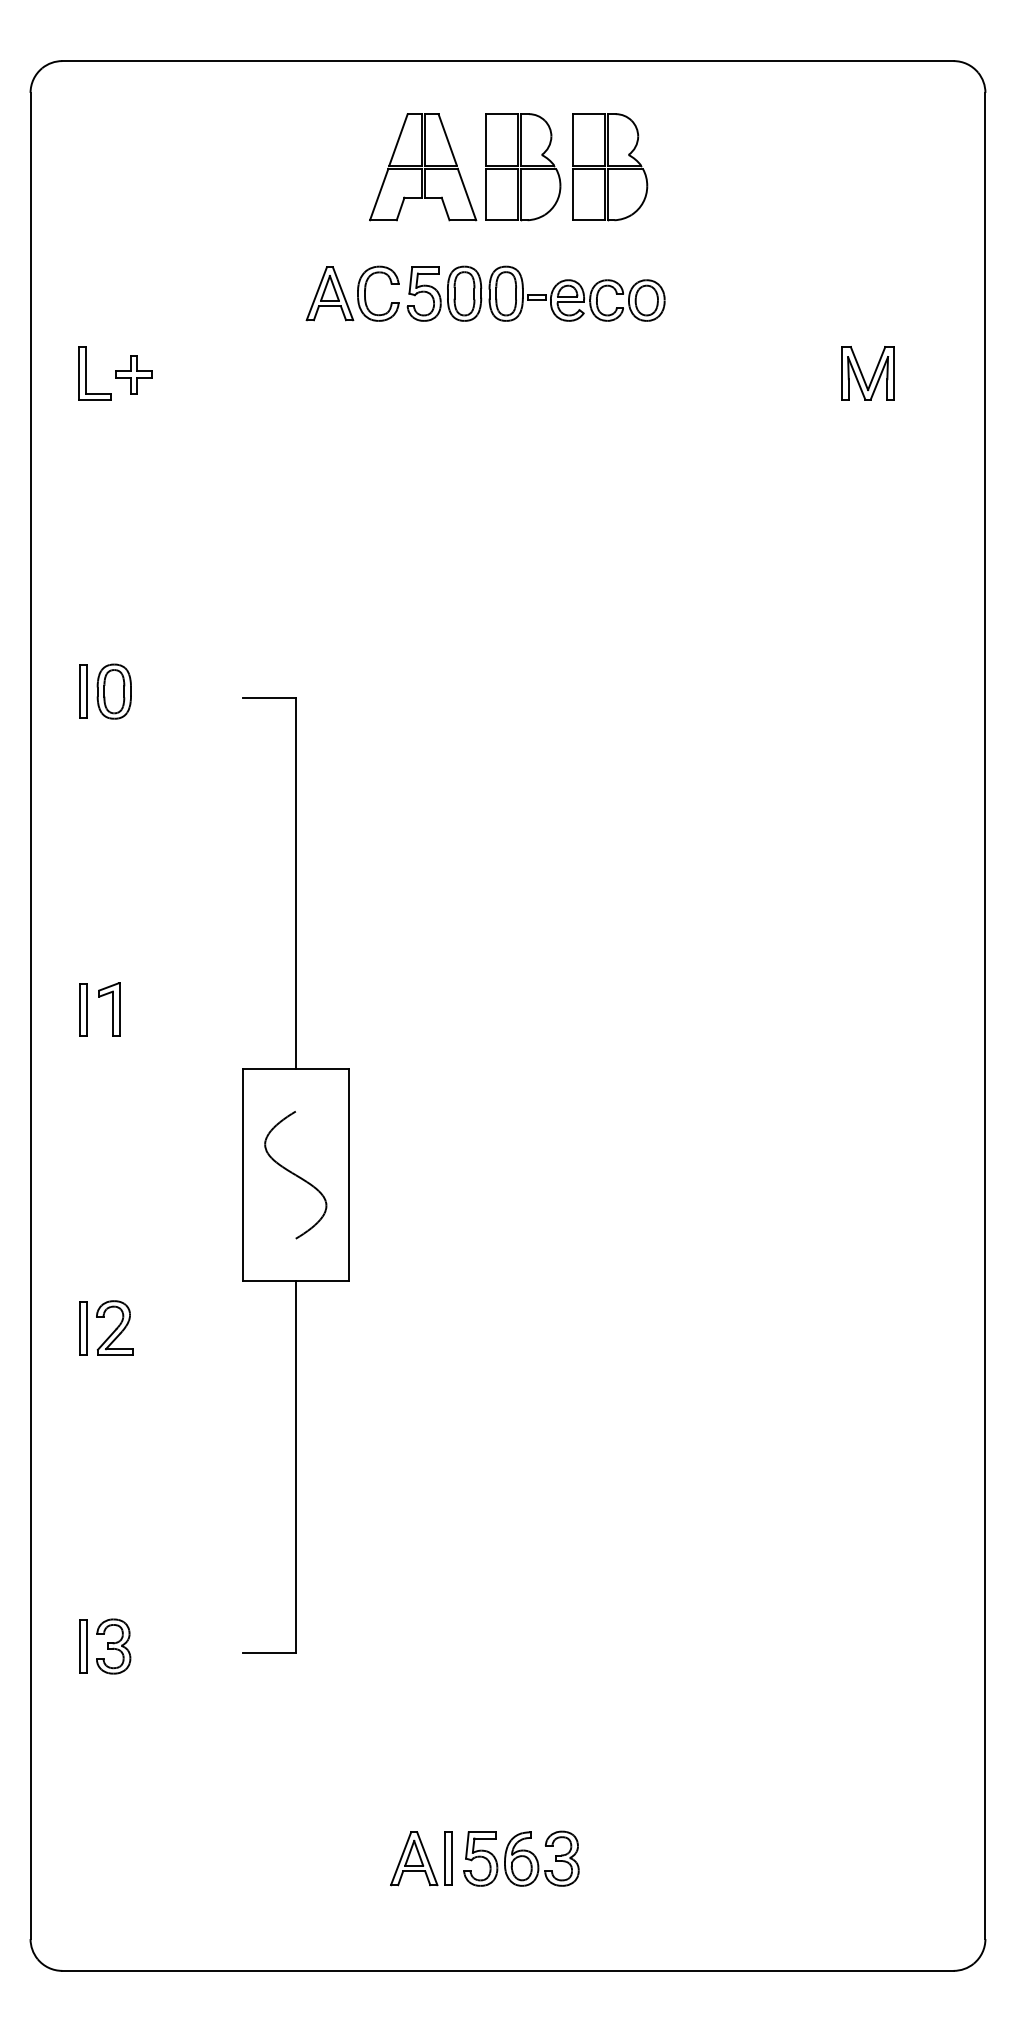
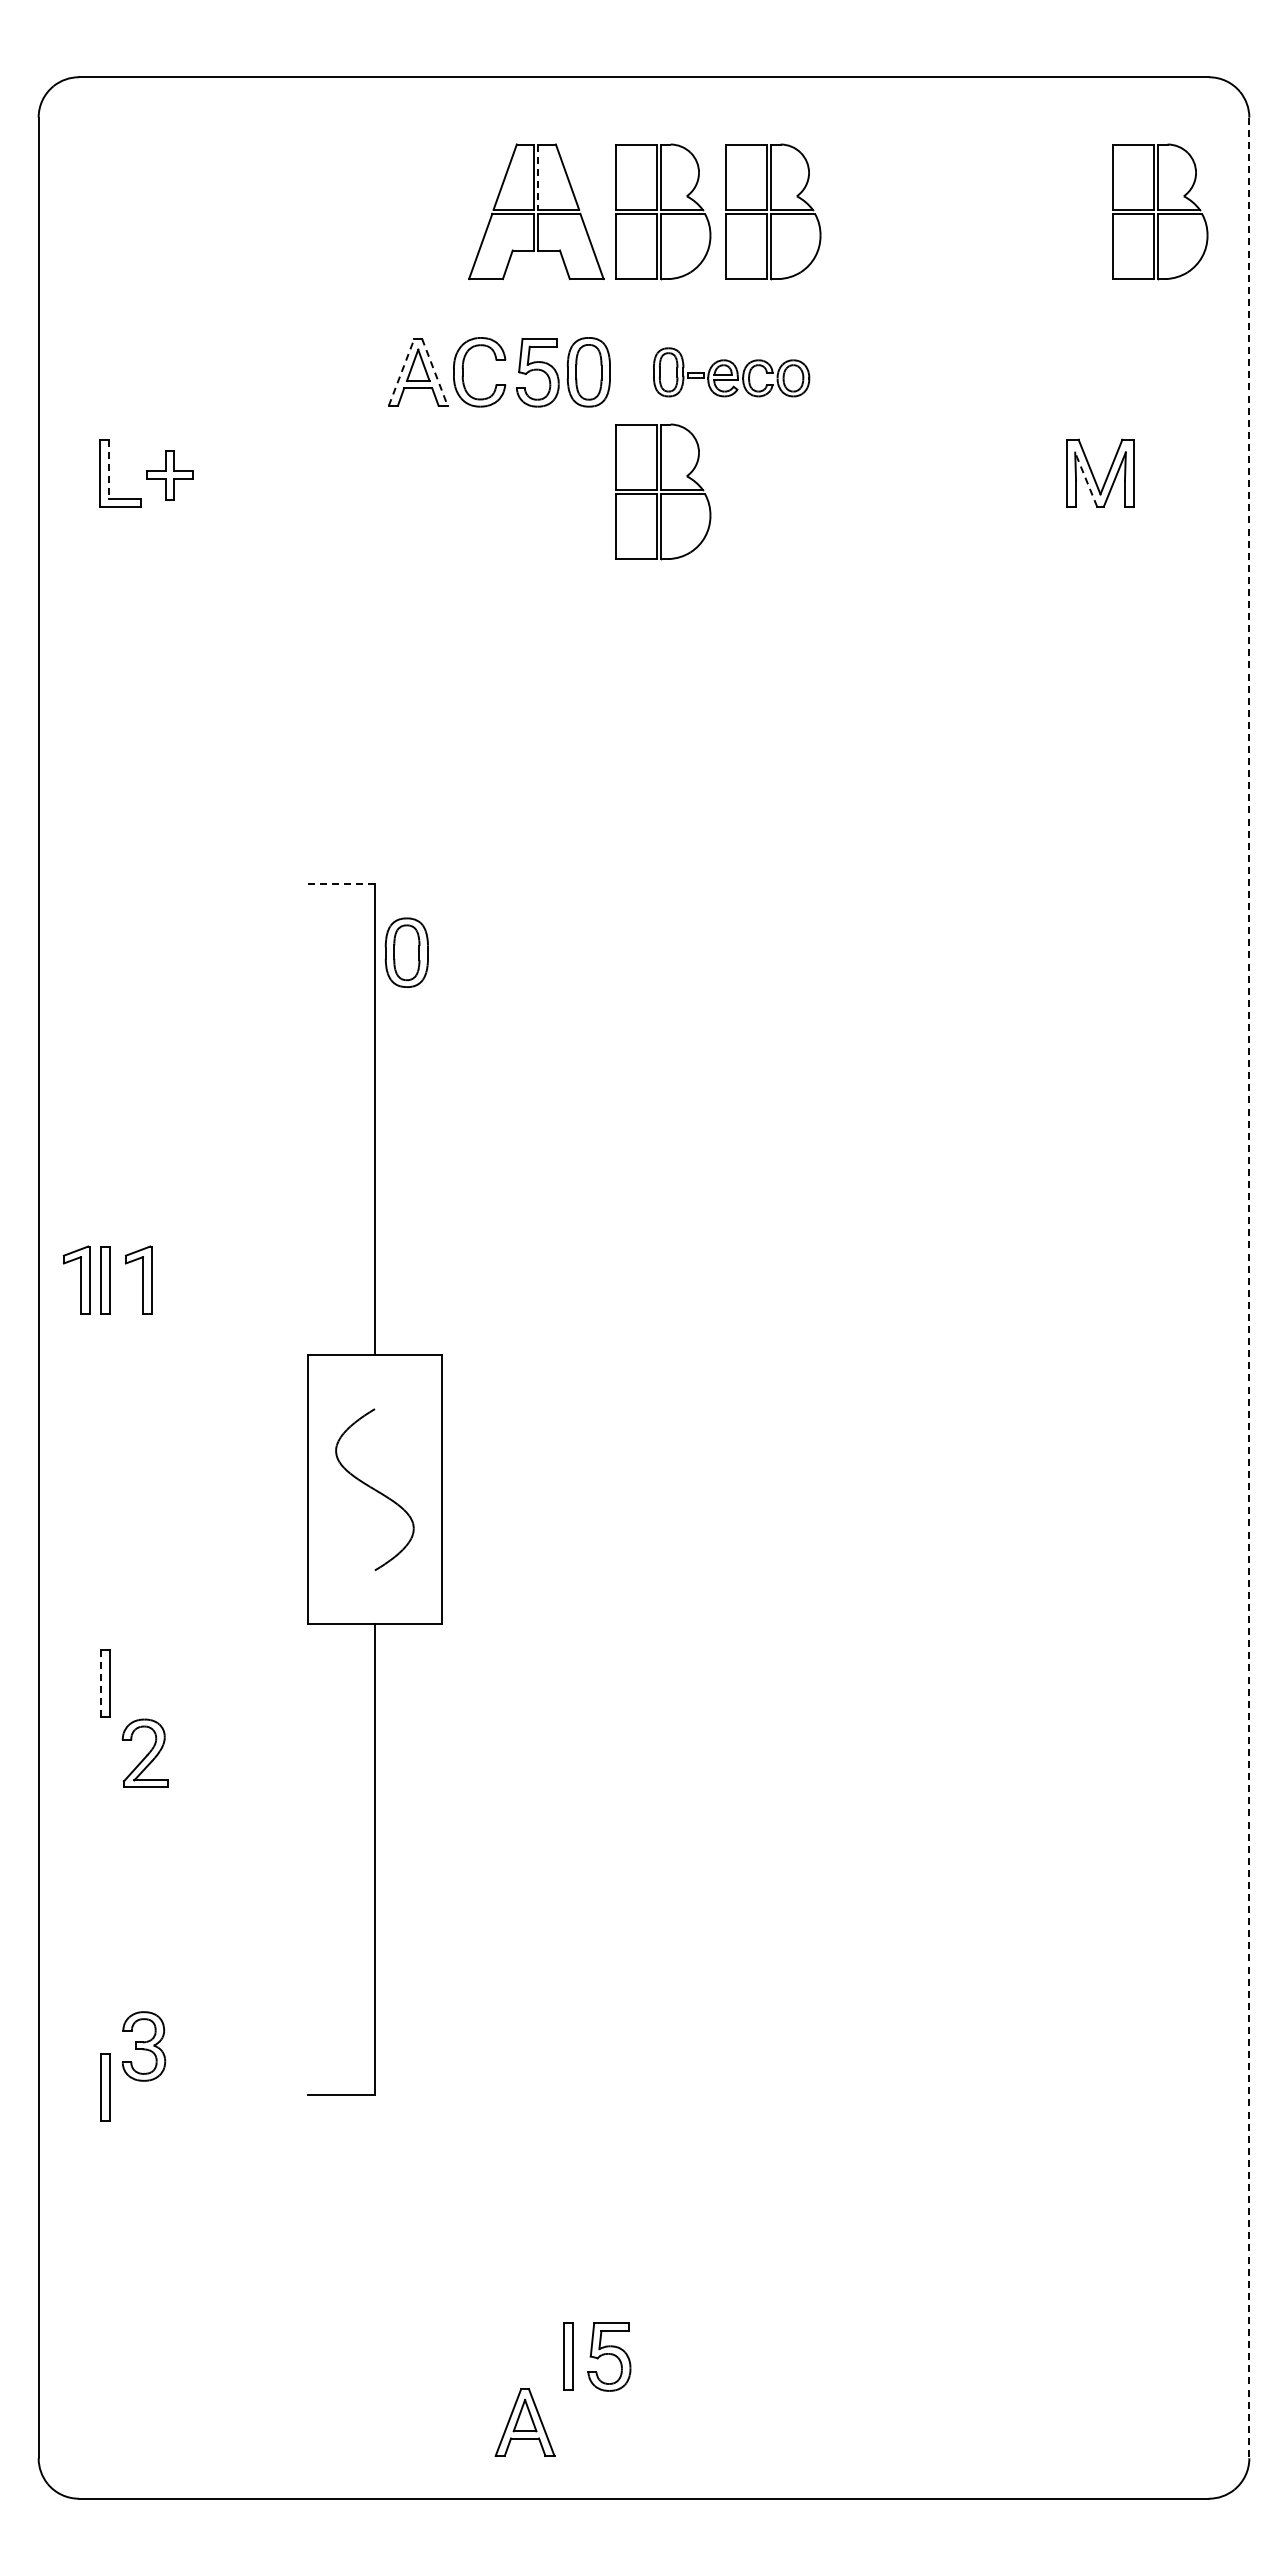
line: (424, 140) -> (538, 177), solid -> dashed
part: (915, 166) -> (1160, 211), added
line: (316, 293) -> (401, 372), solid -> dashed
line: (342, 293) -> (434, 372), solid -> dashed
part: (577, 293) -> (731, 372), size x0.7
line: (86, 370) -> (109, 469), solid -> dashed
line: (856, 378) -> (1085, 479), solid -> dashed
part: (523, 387) -> (663, 491), added
part: (83, 691) -> (105, 876), removed
part: (114, 691) -> (406, 952), moved
line: (269, 697) -> (341, 884), solid -> dashed
part: (60, 1009) -> (76, 1279), added
line: (985, 1016) -> (1249, 1288), solid -> dashed
line: (80, 1327) -> (101, 1683), solid -> dashed
part: (114, 1327) -> (144, 1752), moved
part: (114, 1646) -> (144, 2046), moved
part: (413, 1858) -> (524, 2422), moved
part: (541, 1858) -> (686, 2356), removed

